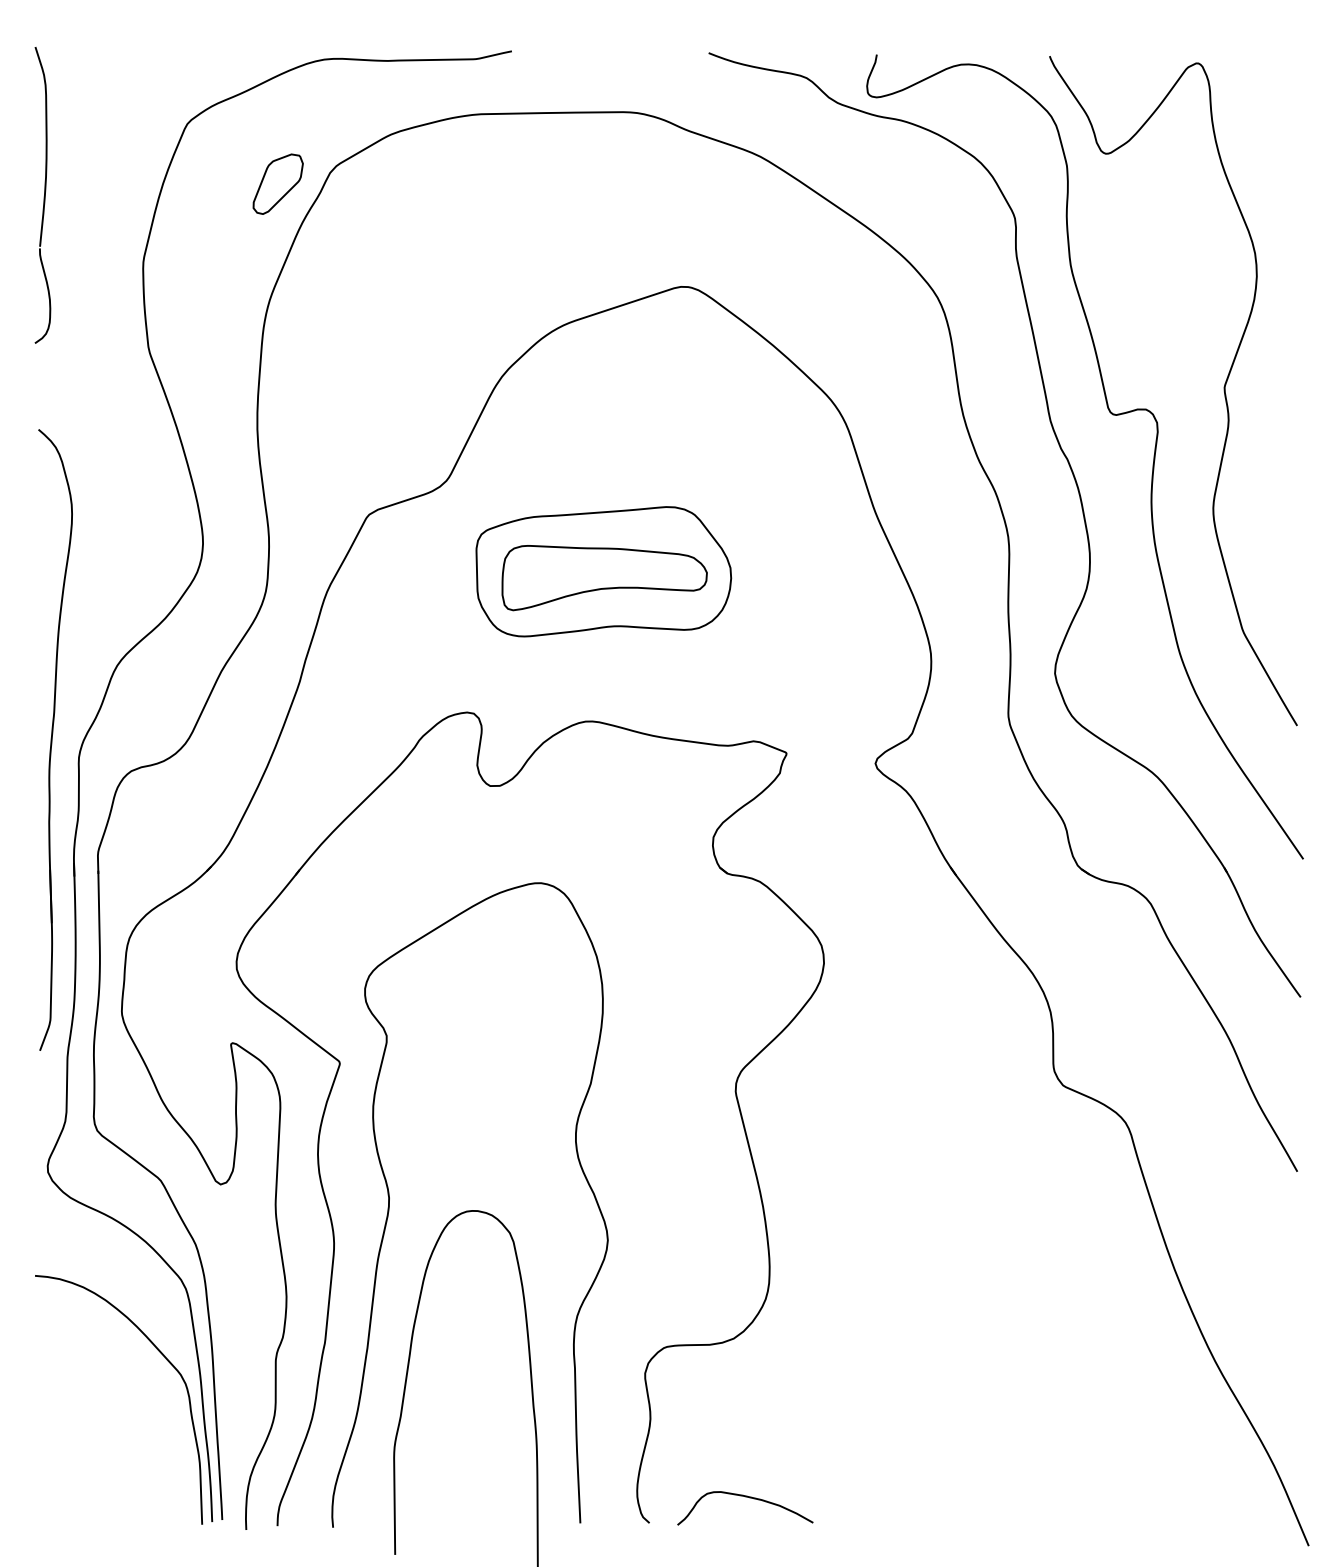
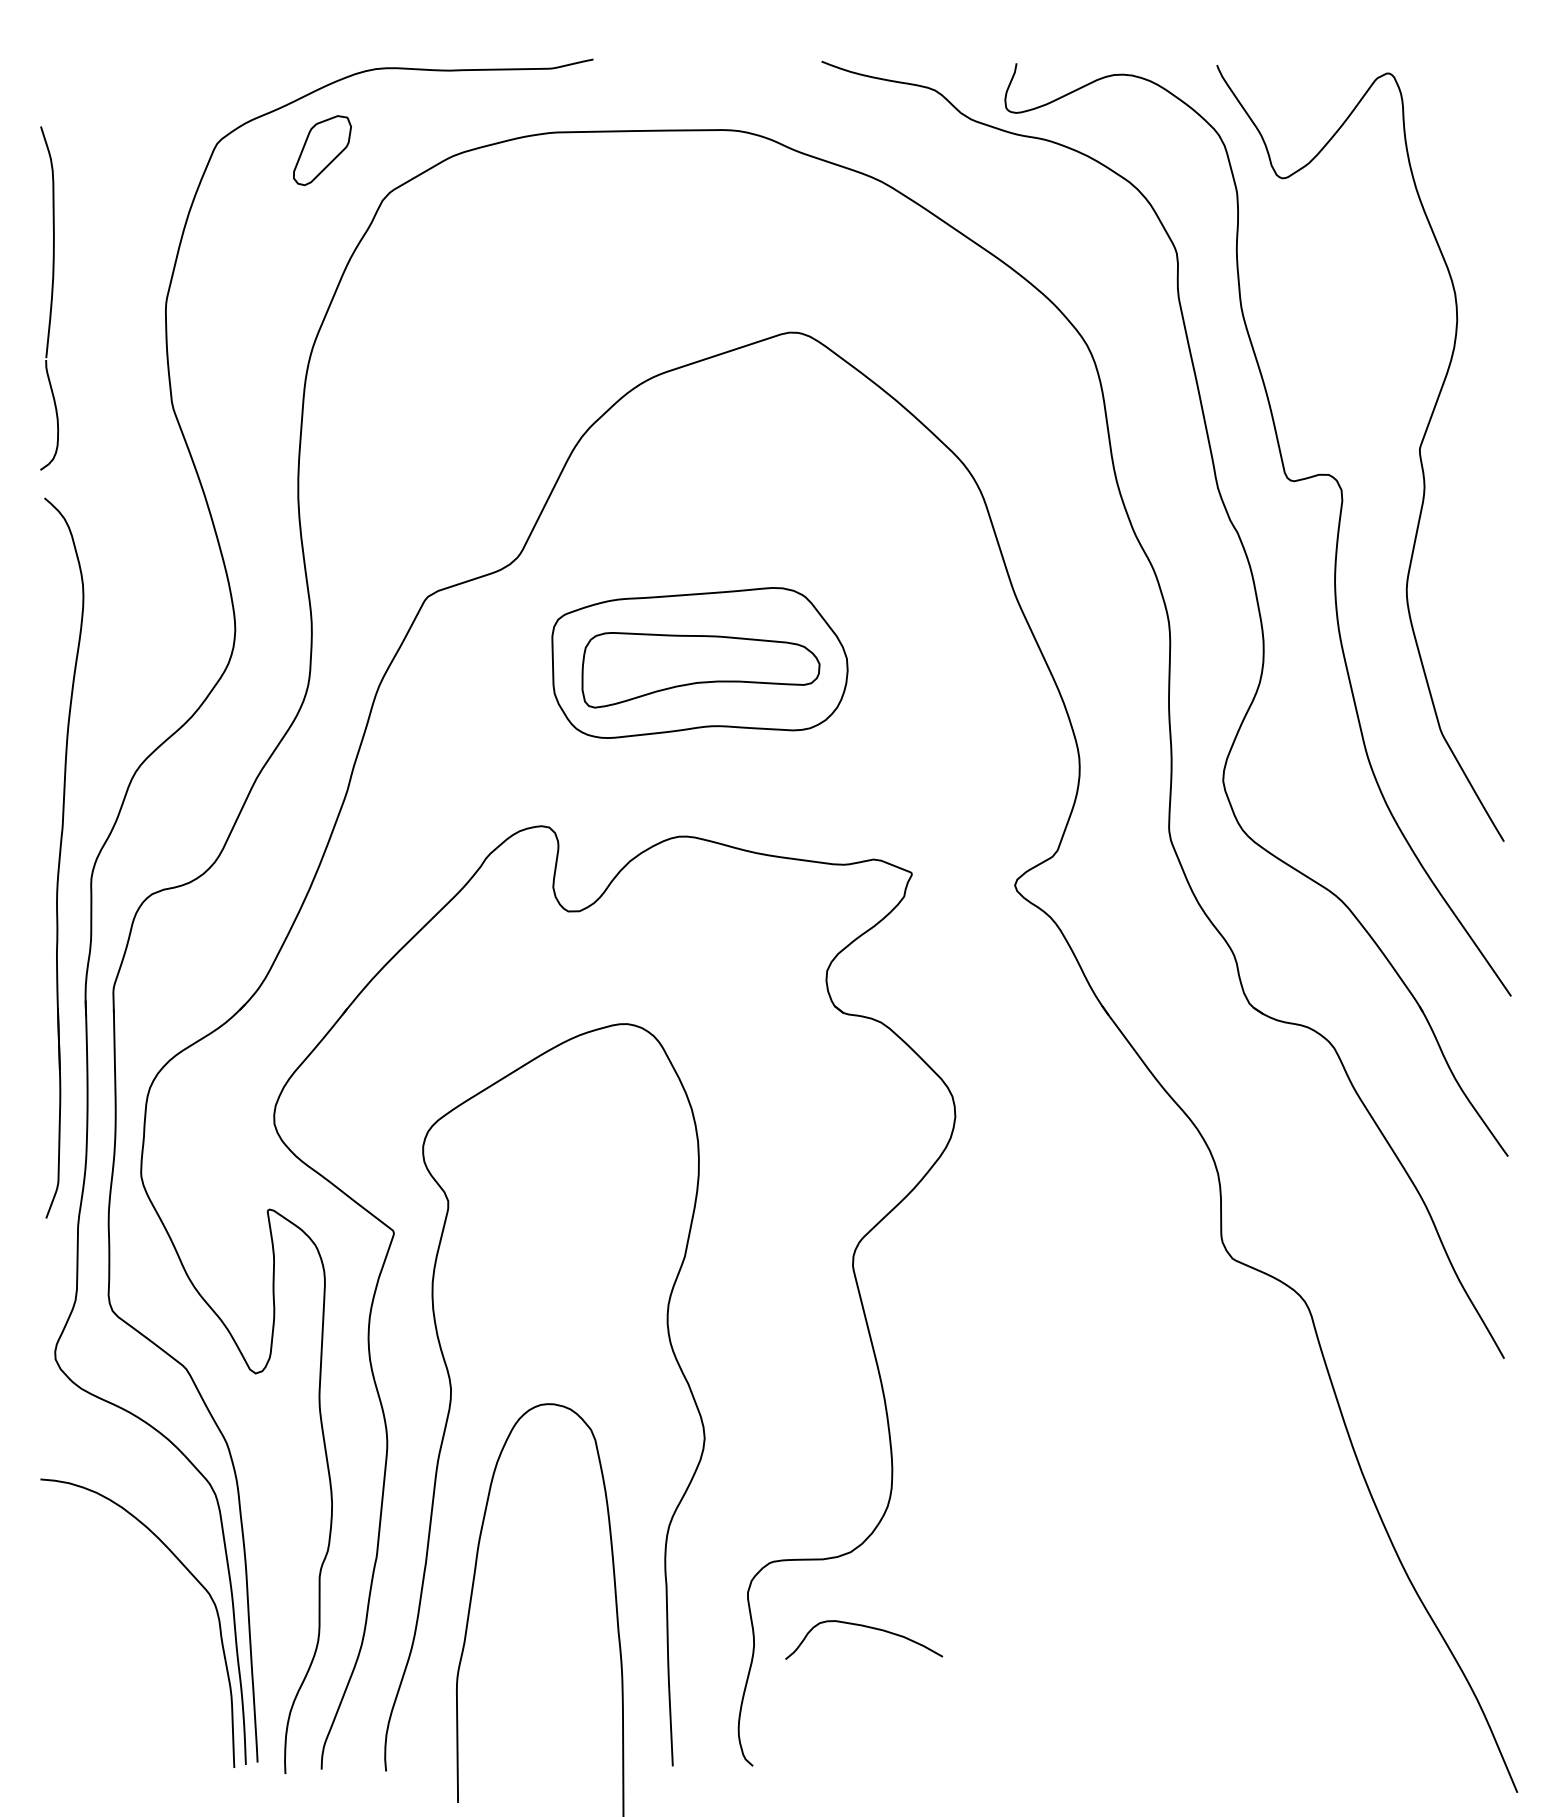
part: (278, 184) -> (322, 150), moved
part: (42, 195) -> (49, 298), moved
curve: (746, 1497) -> (865, 1627), moved

